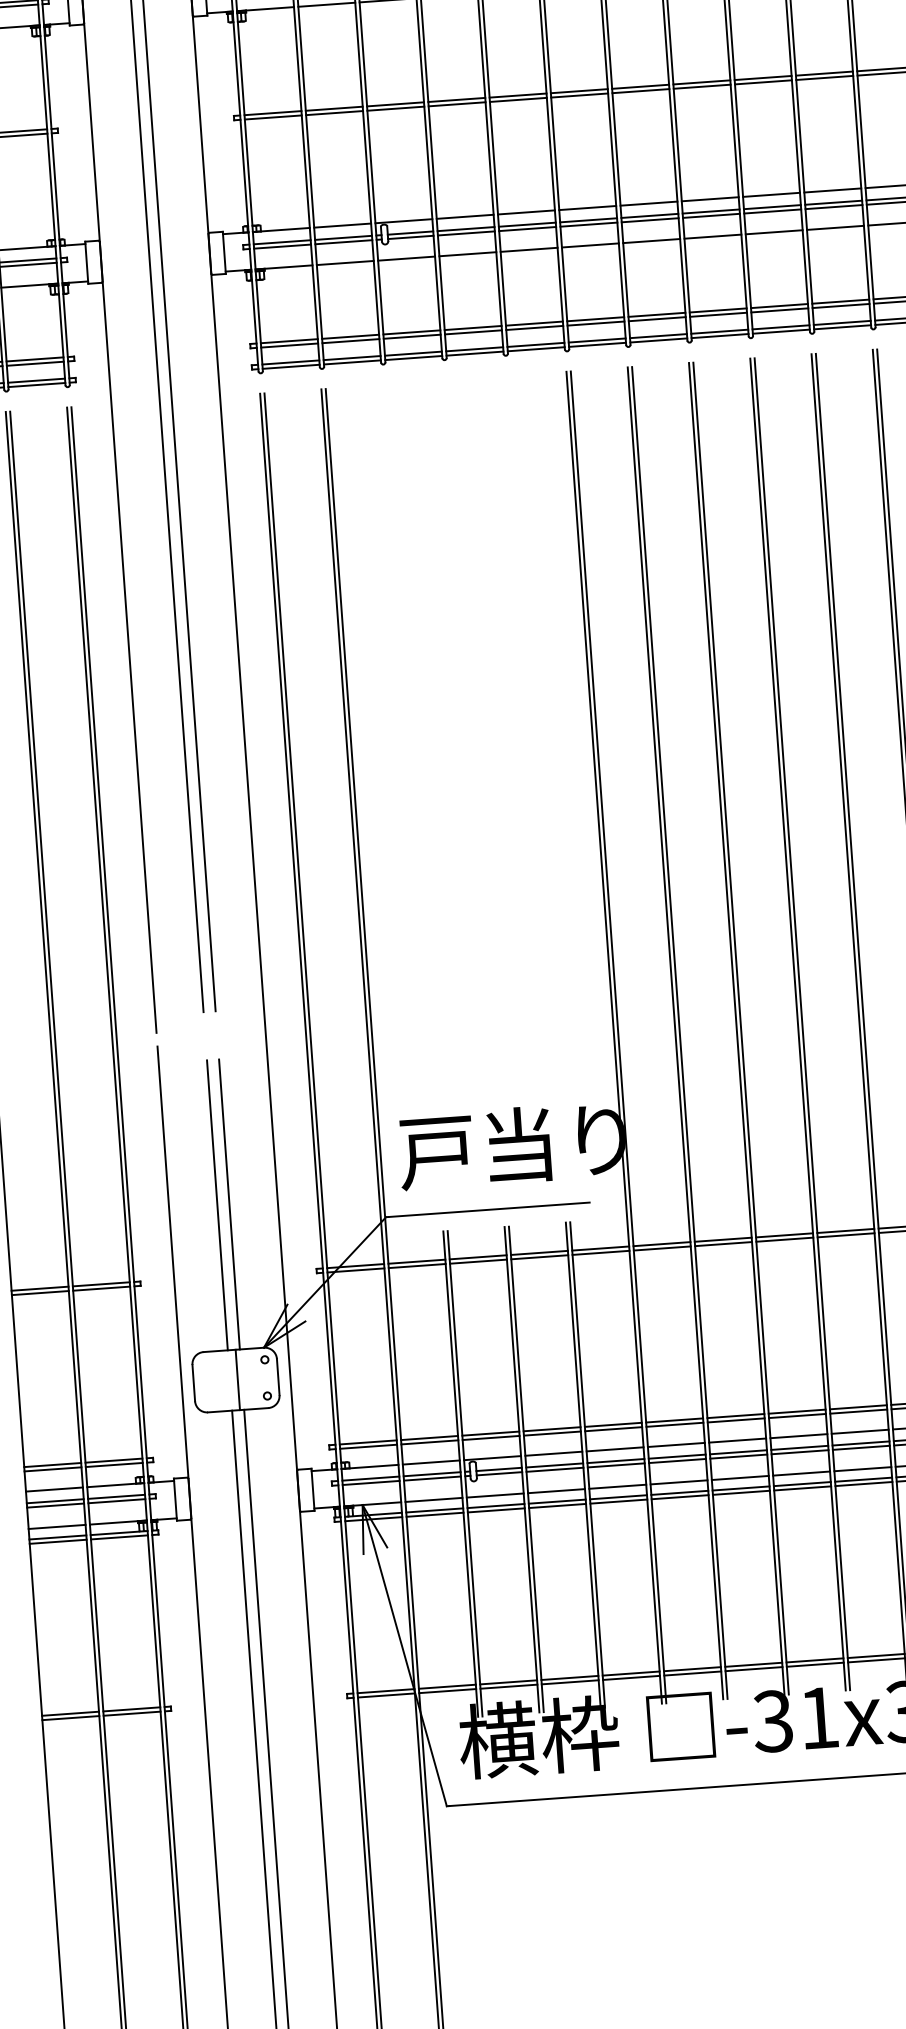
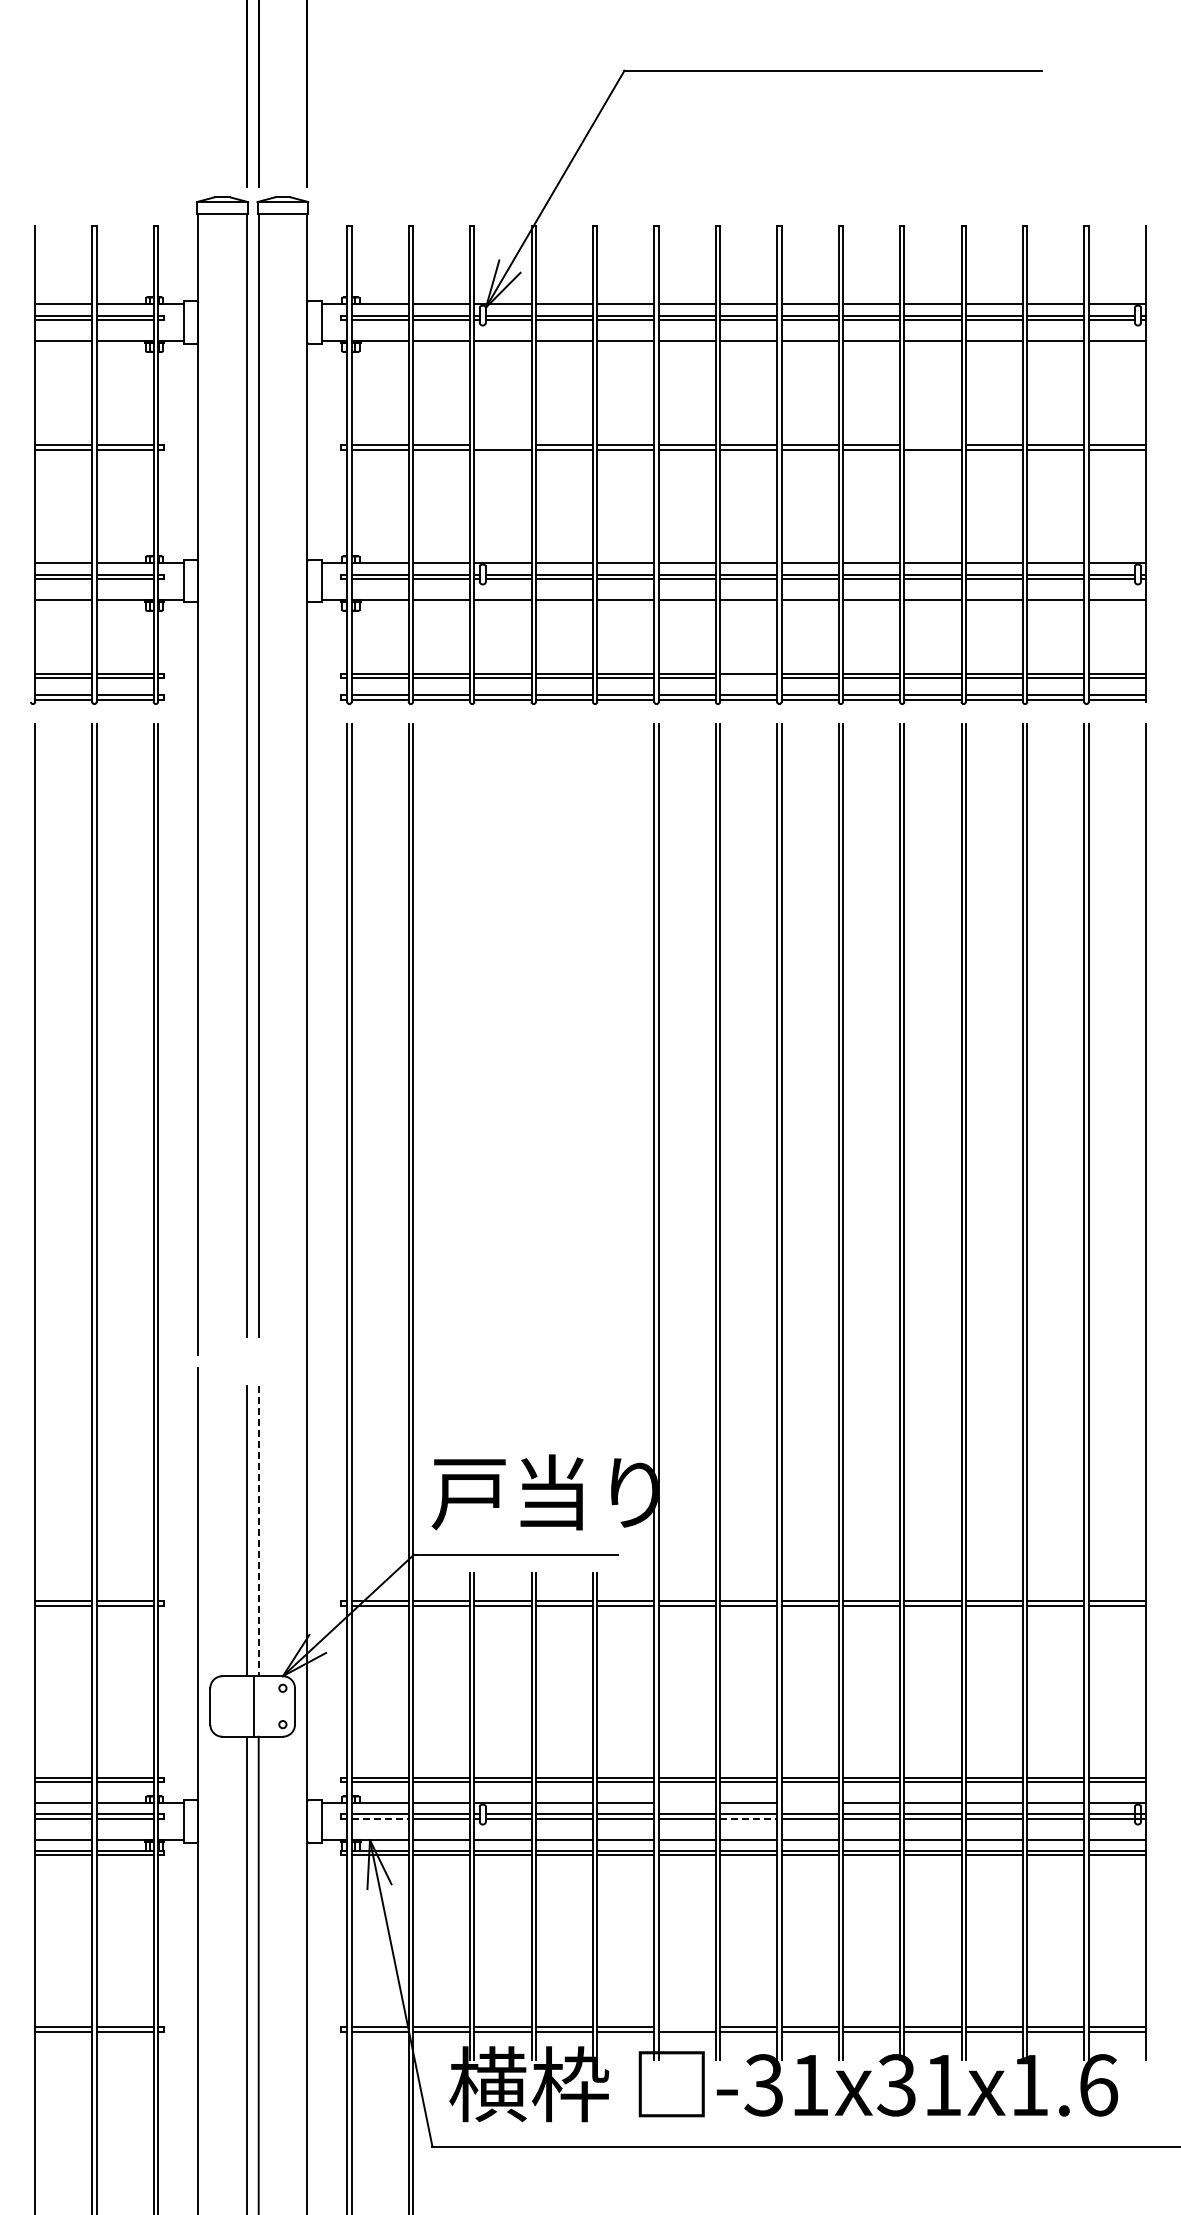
line: (823, 73) -> (932, 445), removed
line: (395, 104) -> (502, 445), removed
line: (657, 319) -> (748, 678), removed
line: (229, 1205) -> (258, 1531), solid -> dashed
line: (798, 1436) -> (809, 1802), removed
line: (675, 1444) -> (686, 1802), removed
line: (738, 1456) -> (748, 1818), solid -> dashed
line: (371, 1482) -> (380, 1818), solid -> dashed
line: (691, 1669) -> (686, 2027), removed

